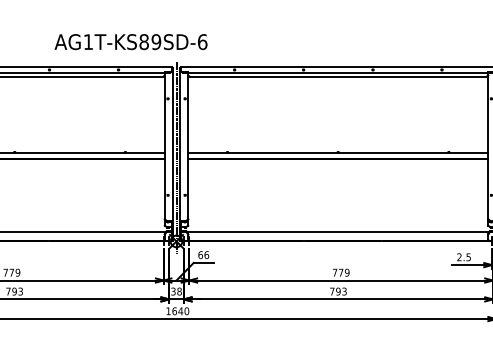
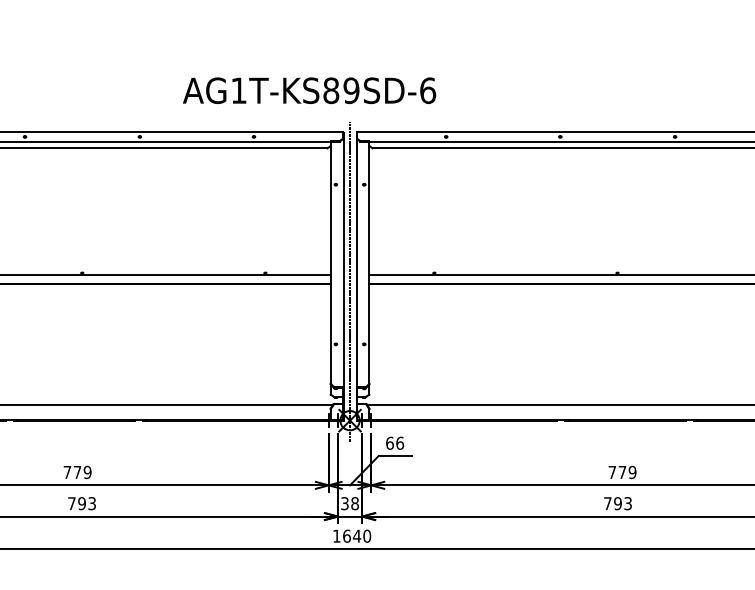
text: (130, 42) -> (308, 91), moved

